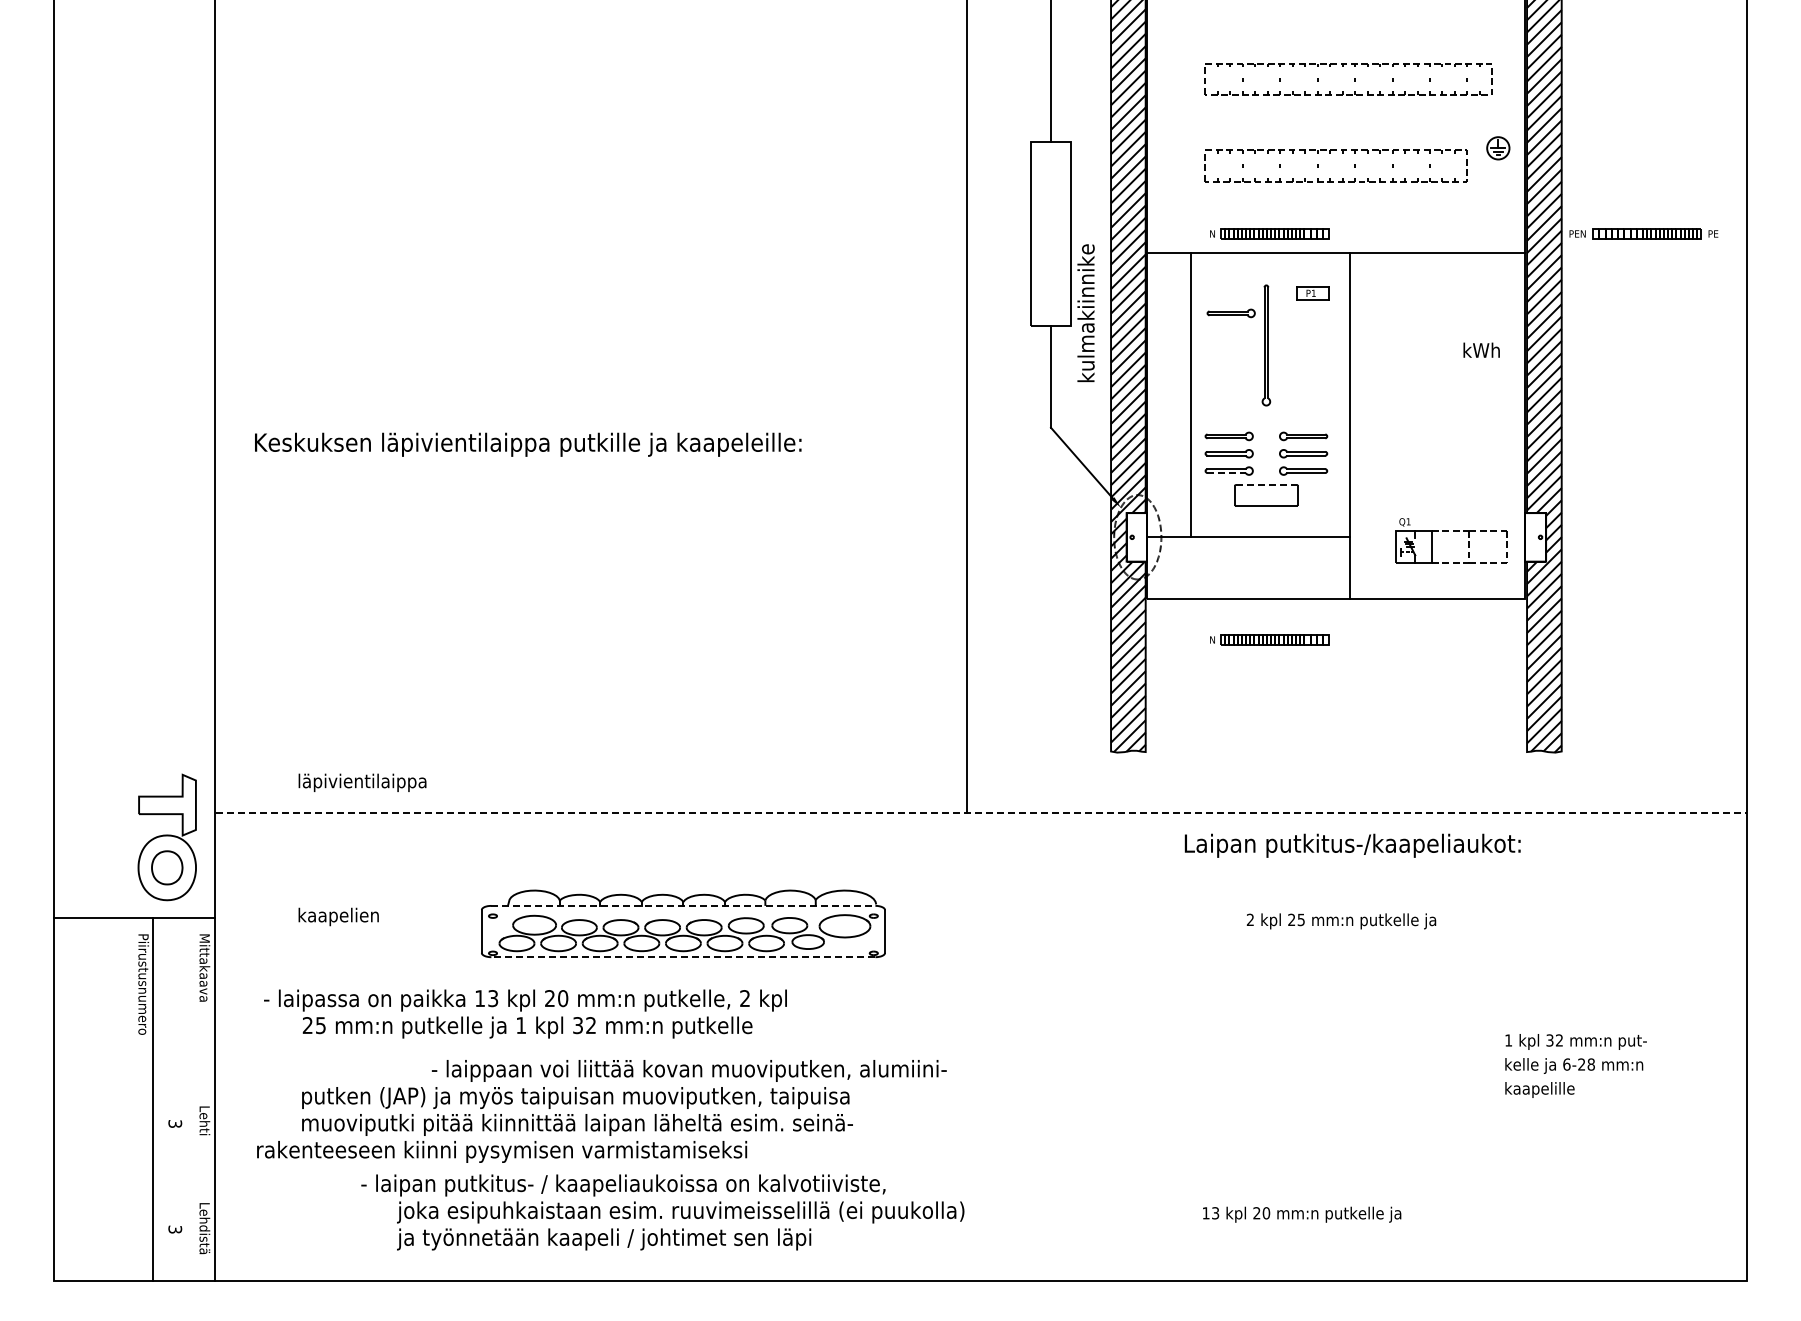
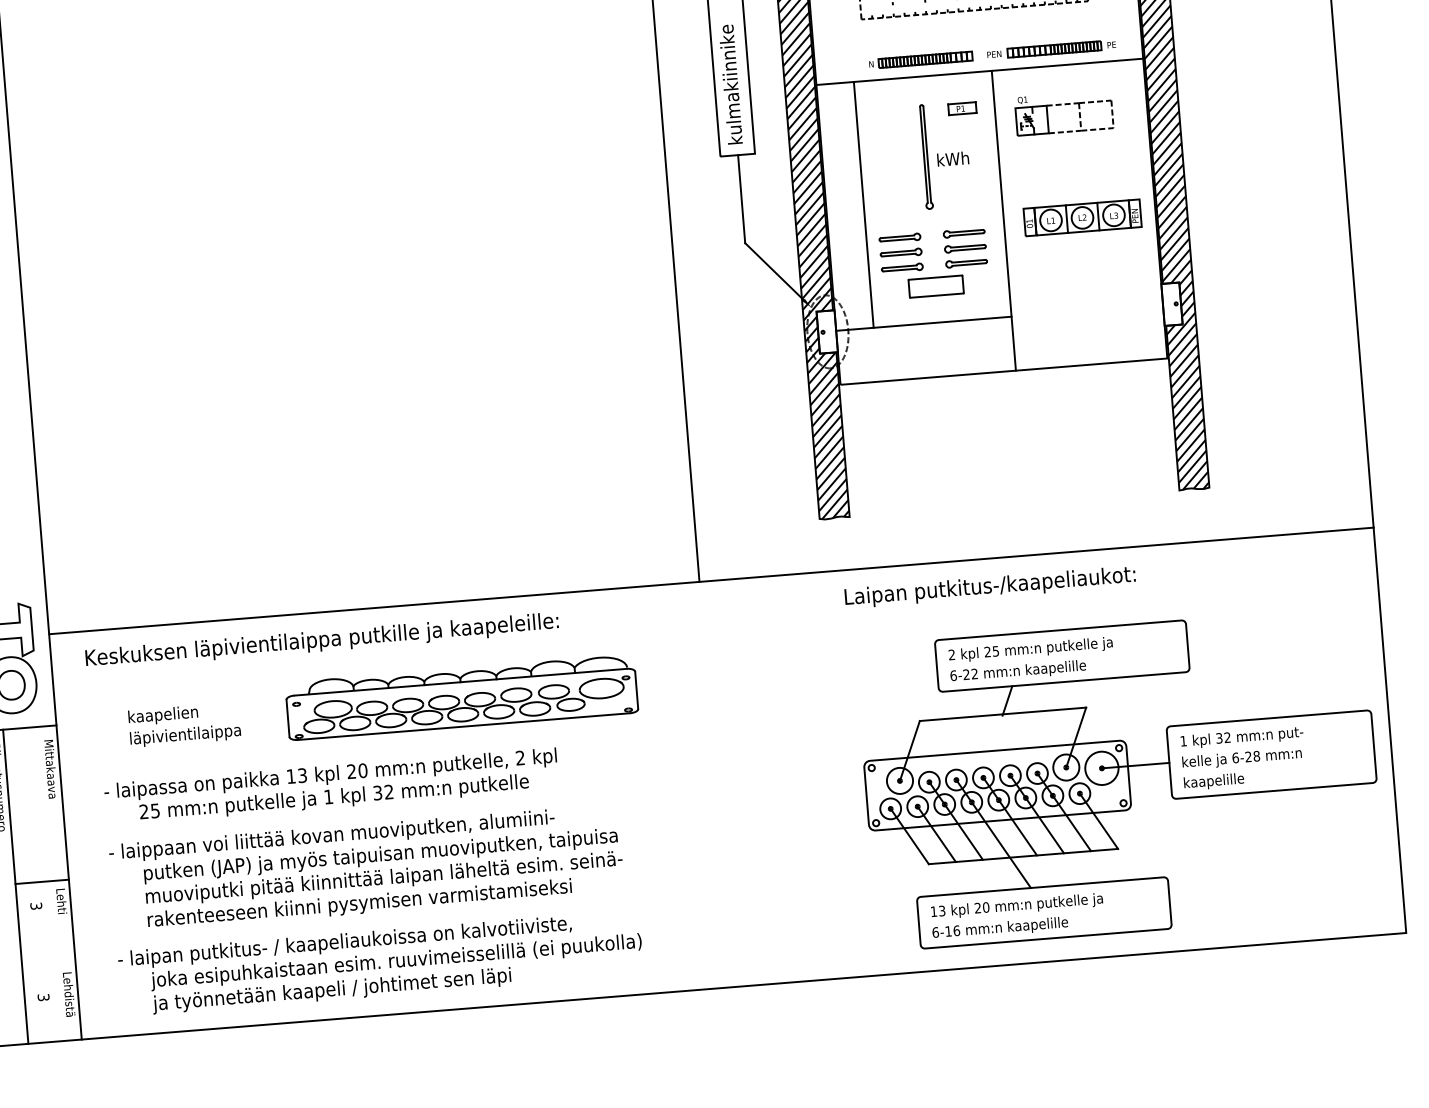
part: (1643, 233) -> (1051, 49), moved
text: (1085, 312) -> (730, 83), moved
part: (1230, 313) -> (892, 131), removed
text: (1481, 349) -> (952, 158), moved
part: (1440, 429) -> (1082, 217), added
text: (528, 444) -> (322, 640), moved
line: (1227, 473) -> (901, 270), dashed -> solid
line: (1266, 484) -> (935, 277), dashed -> solid
part: (1453, 531) -> (1065, 104), moved
part: (1269, 639) -> (948, 411), removed
text: (362, 782) -> (185, 735), moved
line: (981, 812) -> (711, 580), dashed -> solid
text: (1352, 845) -> (990, 587), moved
line: (683, 905) -> (460, 681), dashed -> solid
line: (682, 957) -> (463, 726), dashed -> solid
text: (688, 1070) -> (331, 835), moved
part: (1432, 1077) -> (1120, 778), added
line: (184, 1096) -> (42, 881), added
text: (502, 1151) -> (360, 904), moved
text: (662, 1212) -> (380, 963), moved

